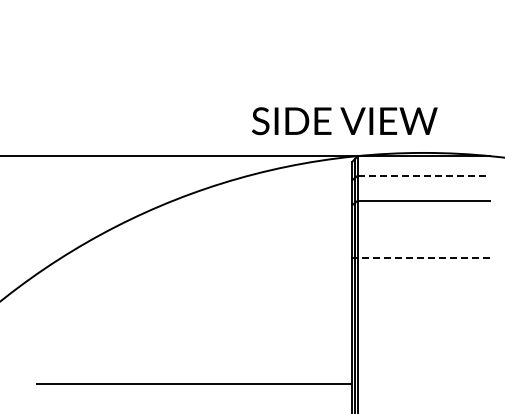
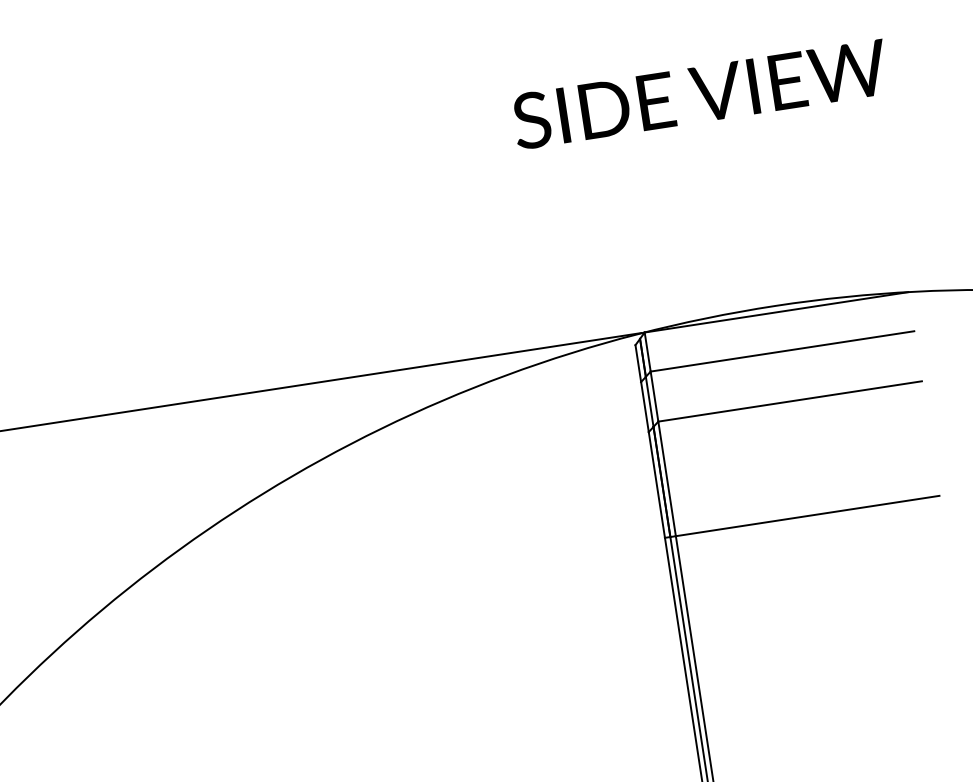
text: (344, 121) -> (699, 95), moved
line: (423, 175) -> (782, 351), dashed -> solid
line: (423, 257) -> (807, 515), dashed -> solid

